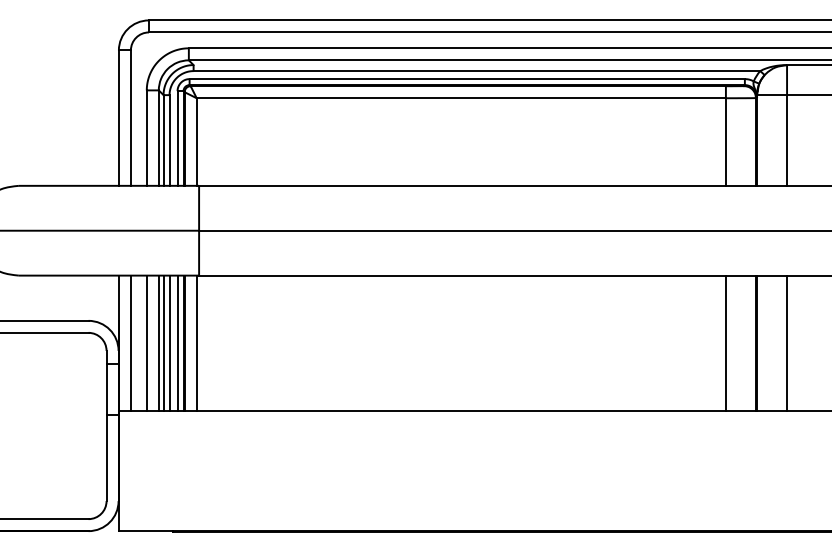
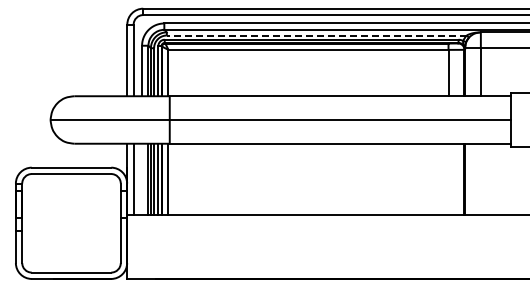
line: (476, 71) -> (316, 35), solid -> dashed
line: (147, 343) -> (142, 179), removed
line: (725, 343) -> (448, 179), removed
line: (786, 343) -> (480, 179), removed

